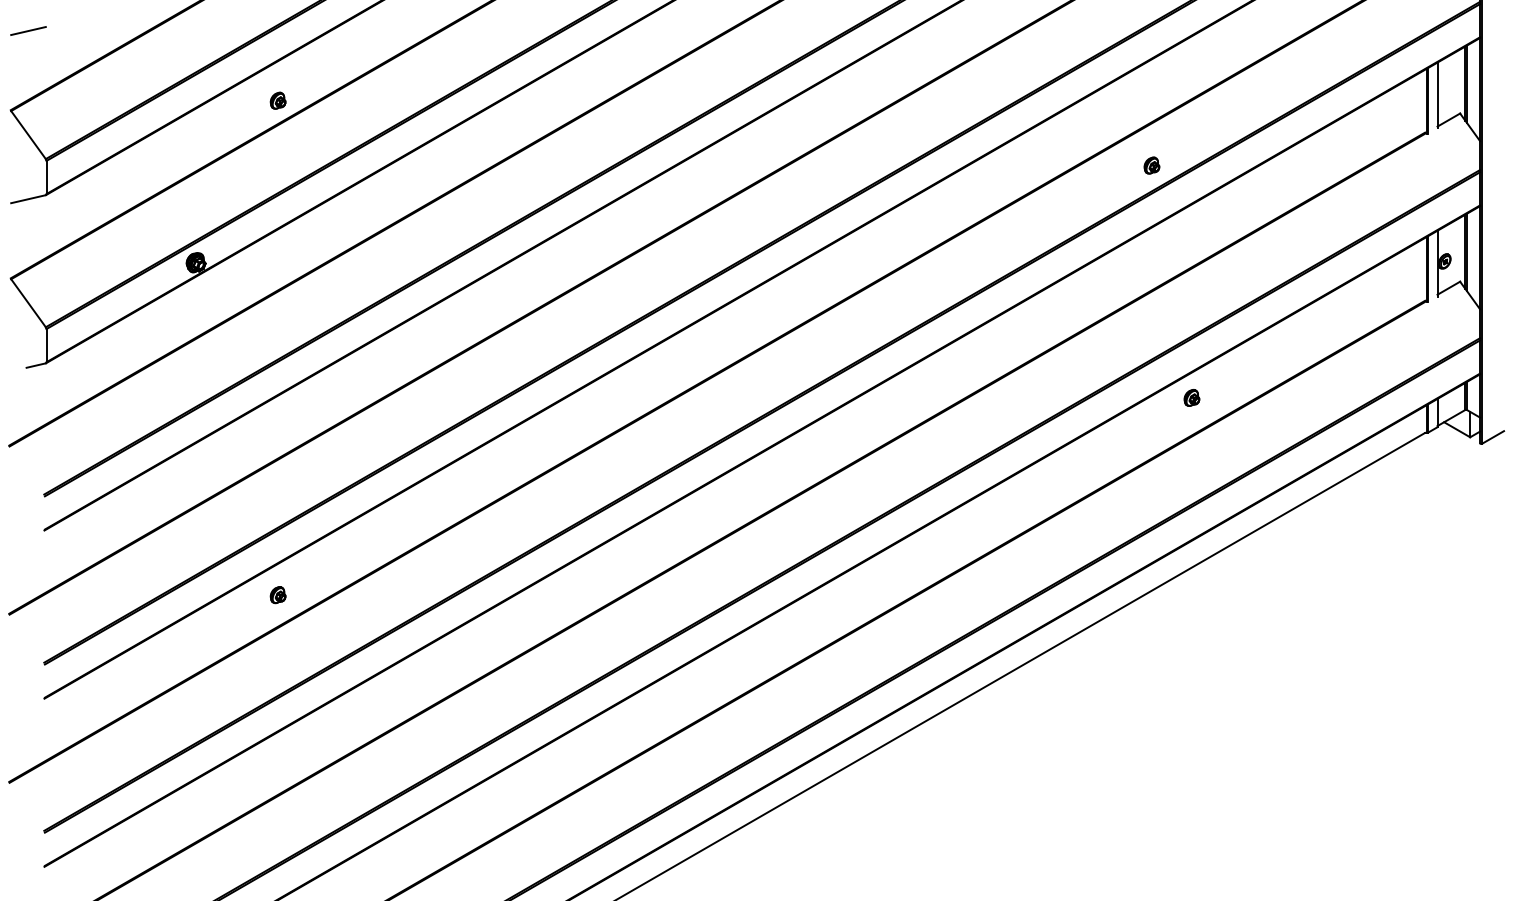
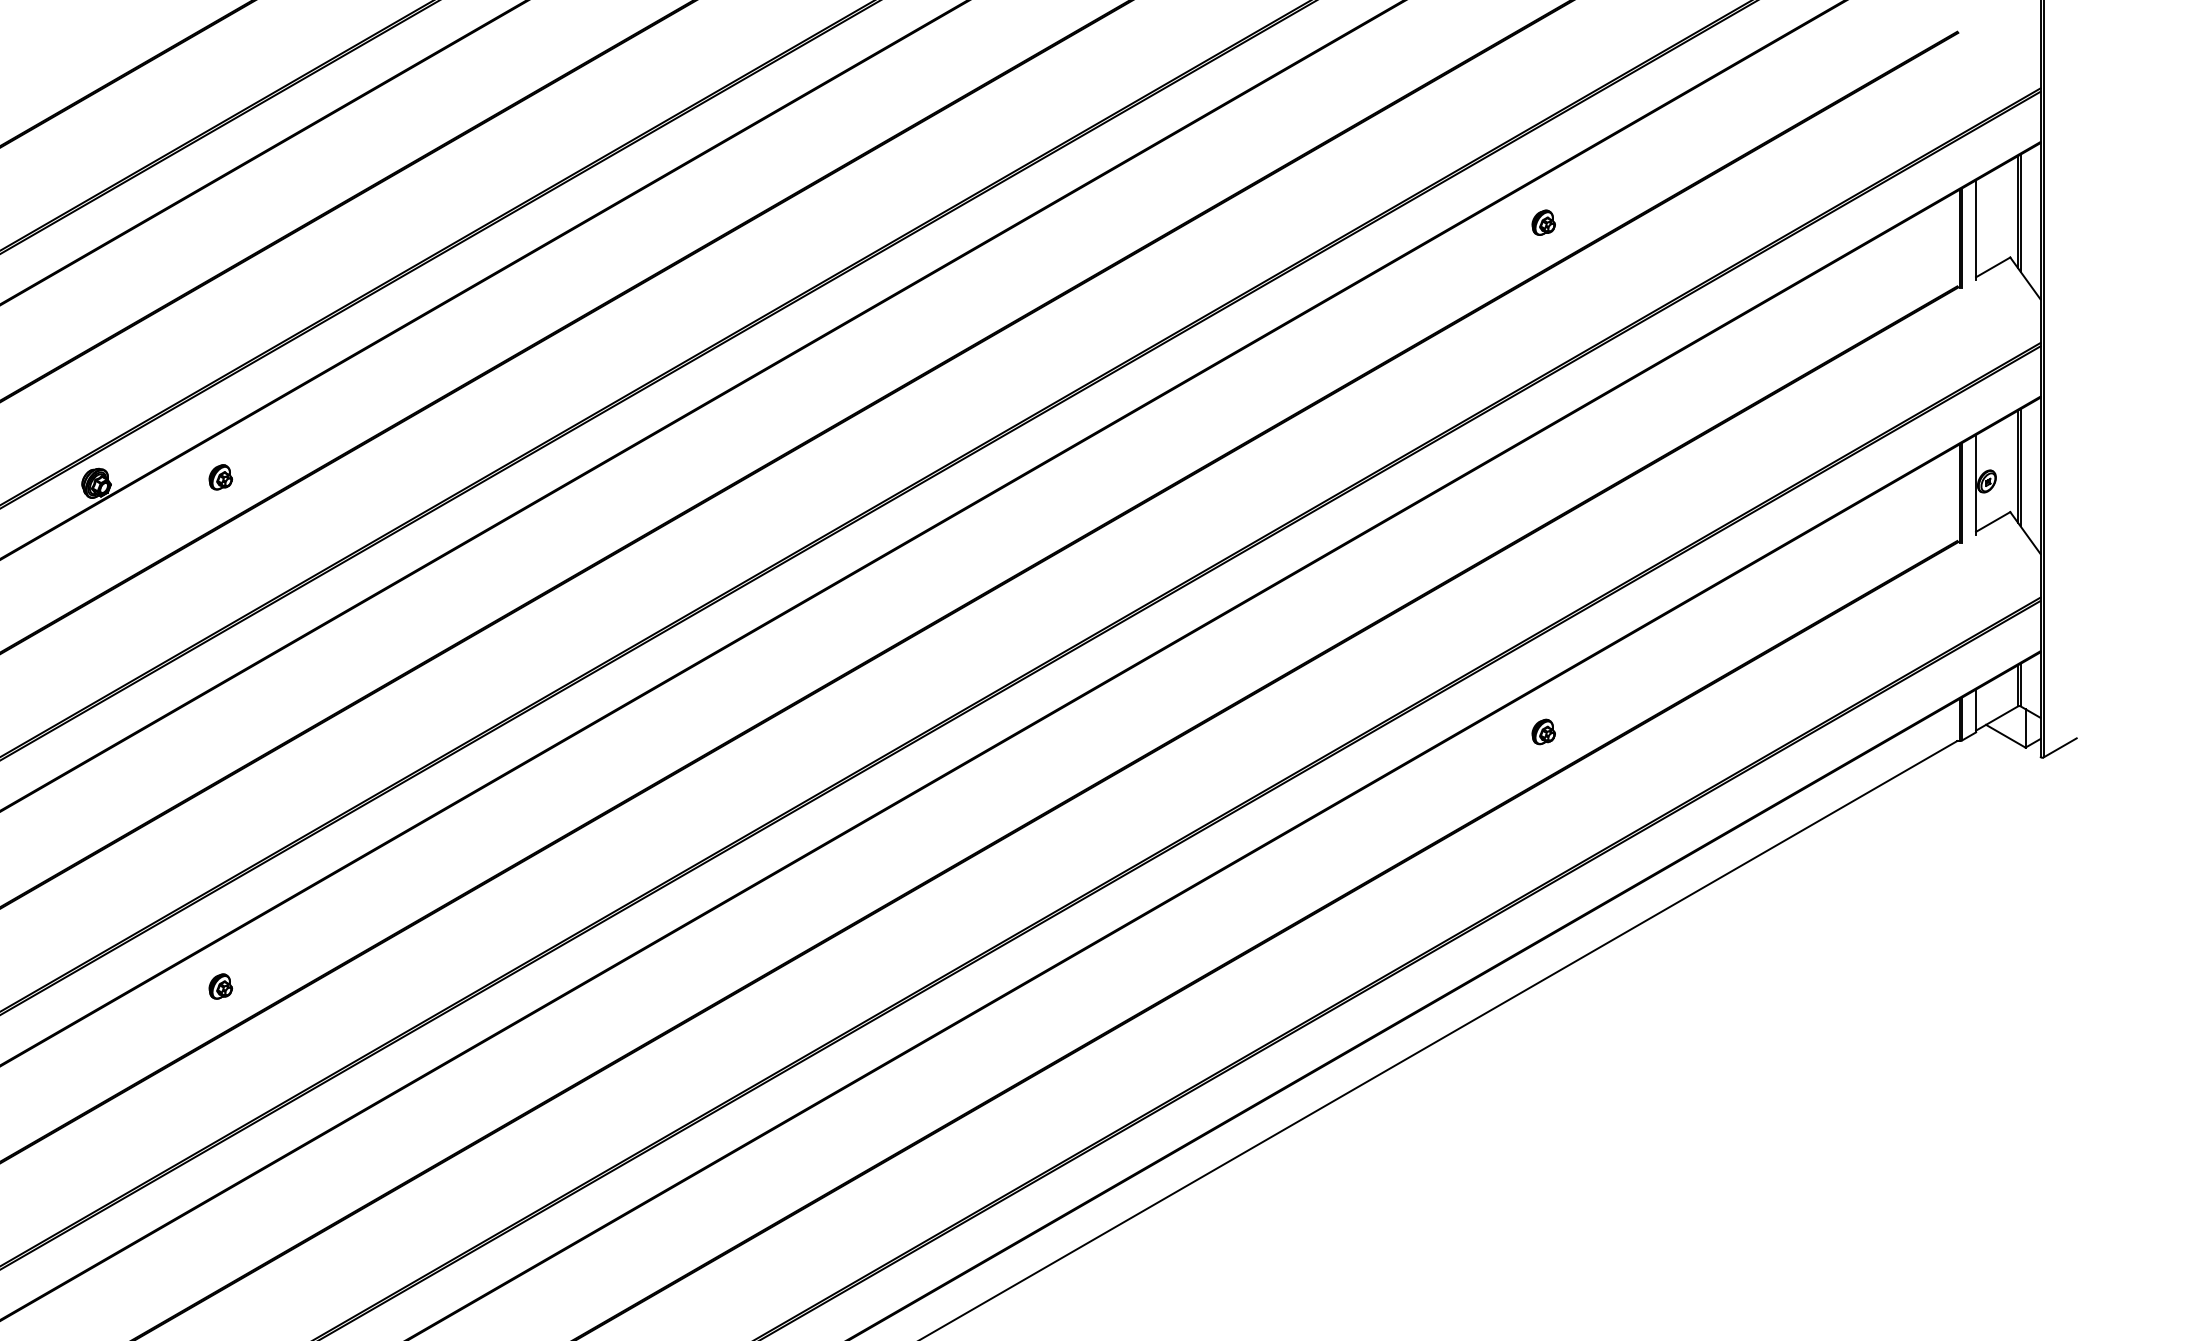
part: (277, 100) -> (219, 476), moved
part: (1151, 165) -> (1543, 222), moved
part: (1191, 397) -> (1543, 731), moved

